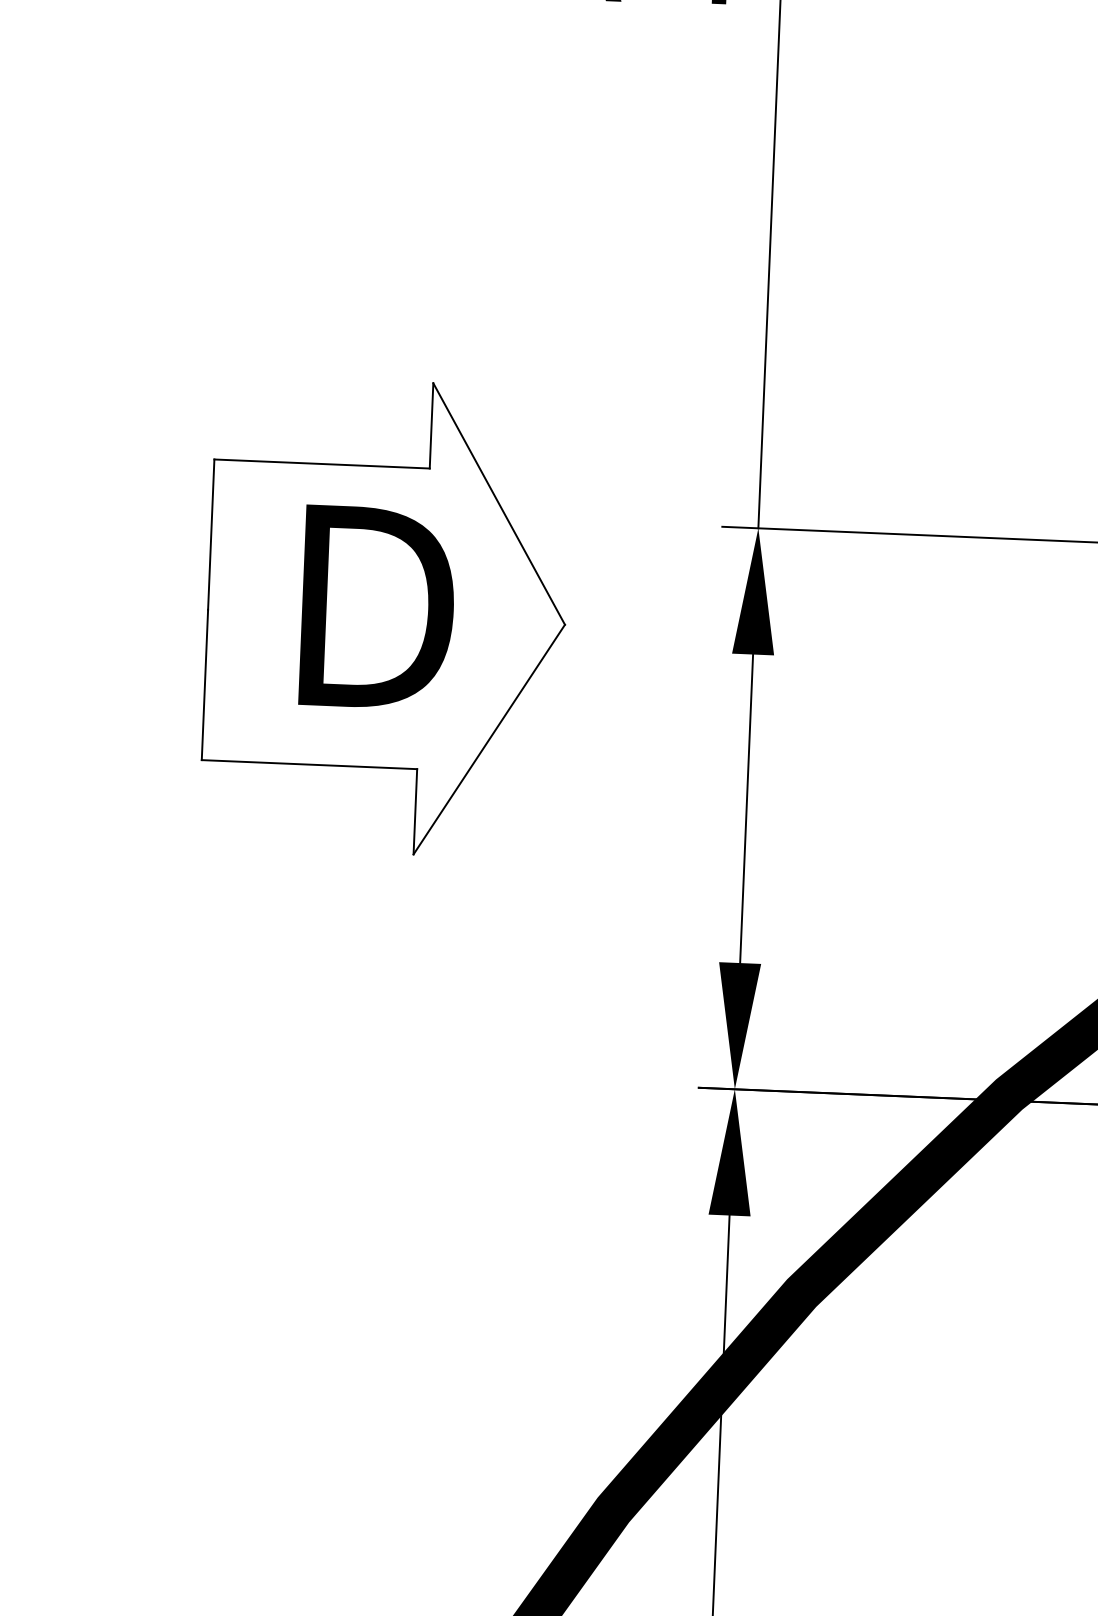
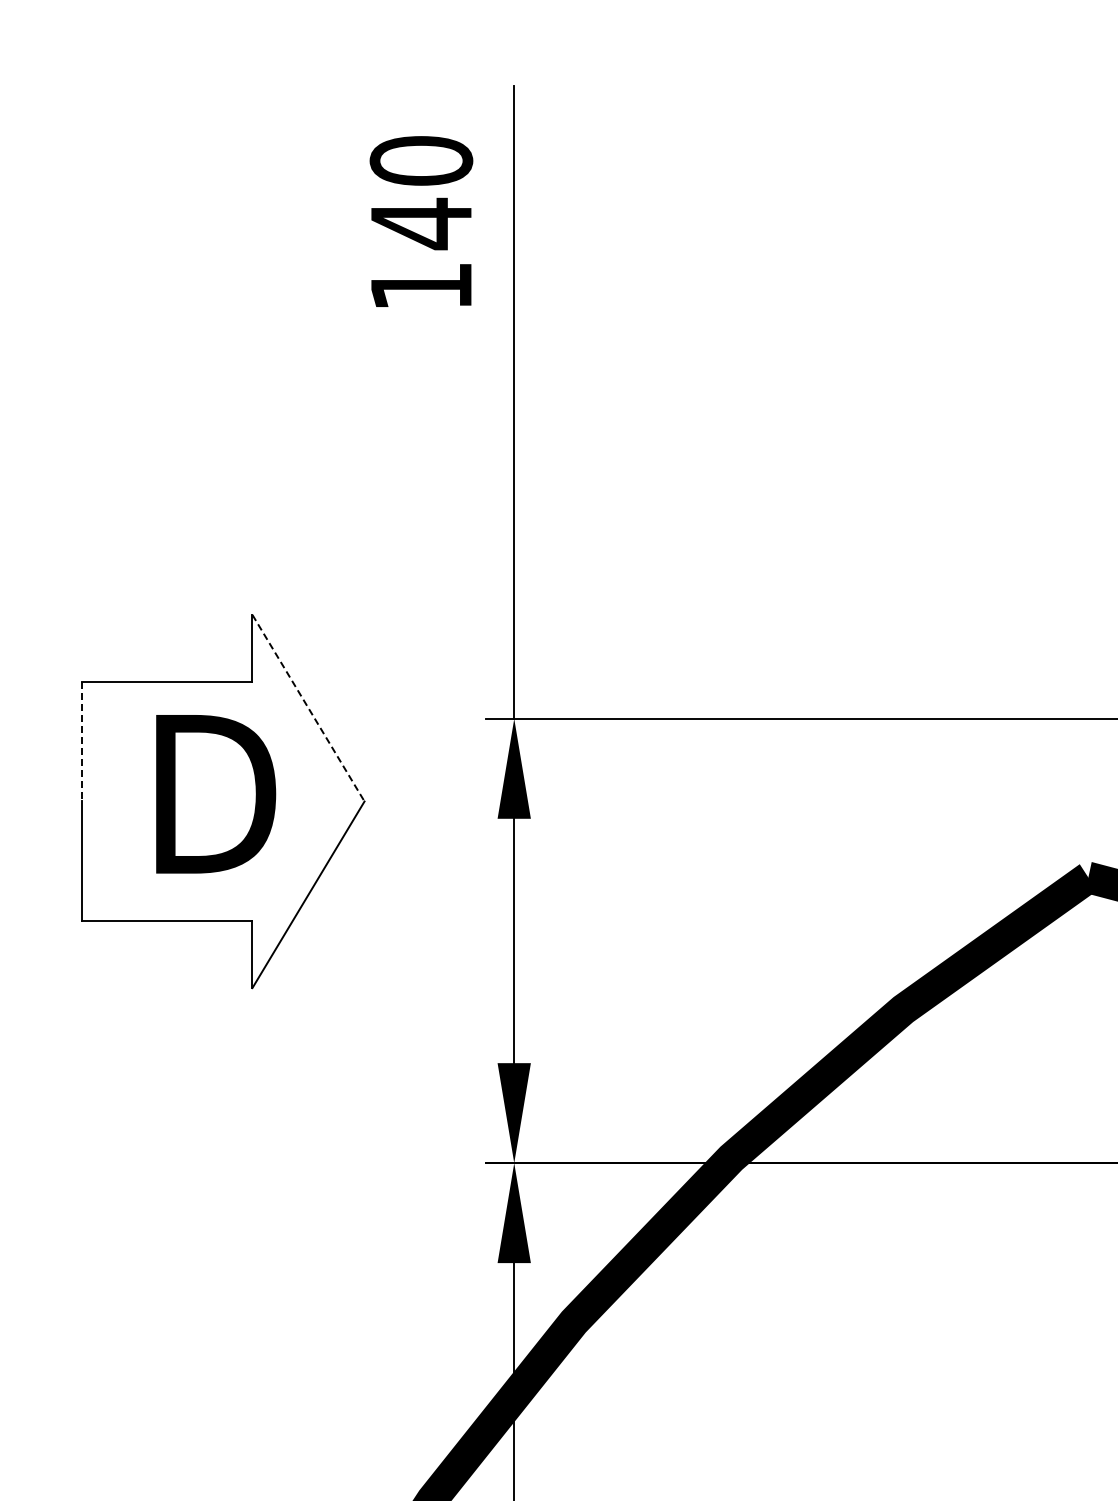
line: (499, 504) -> (308, 708), solid -> dashed
line: (210, 534) -> (81, 741), solid -> dashed

